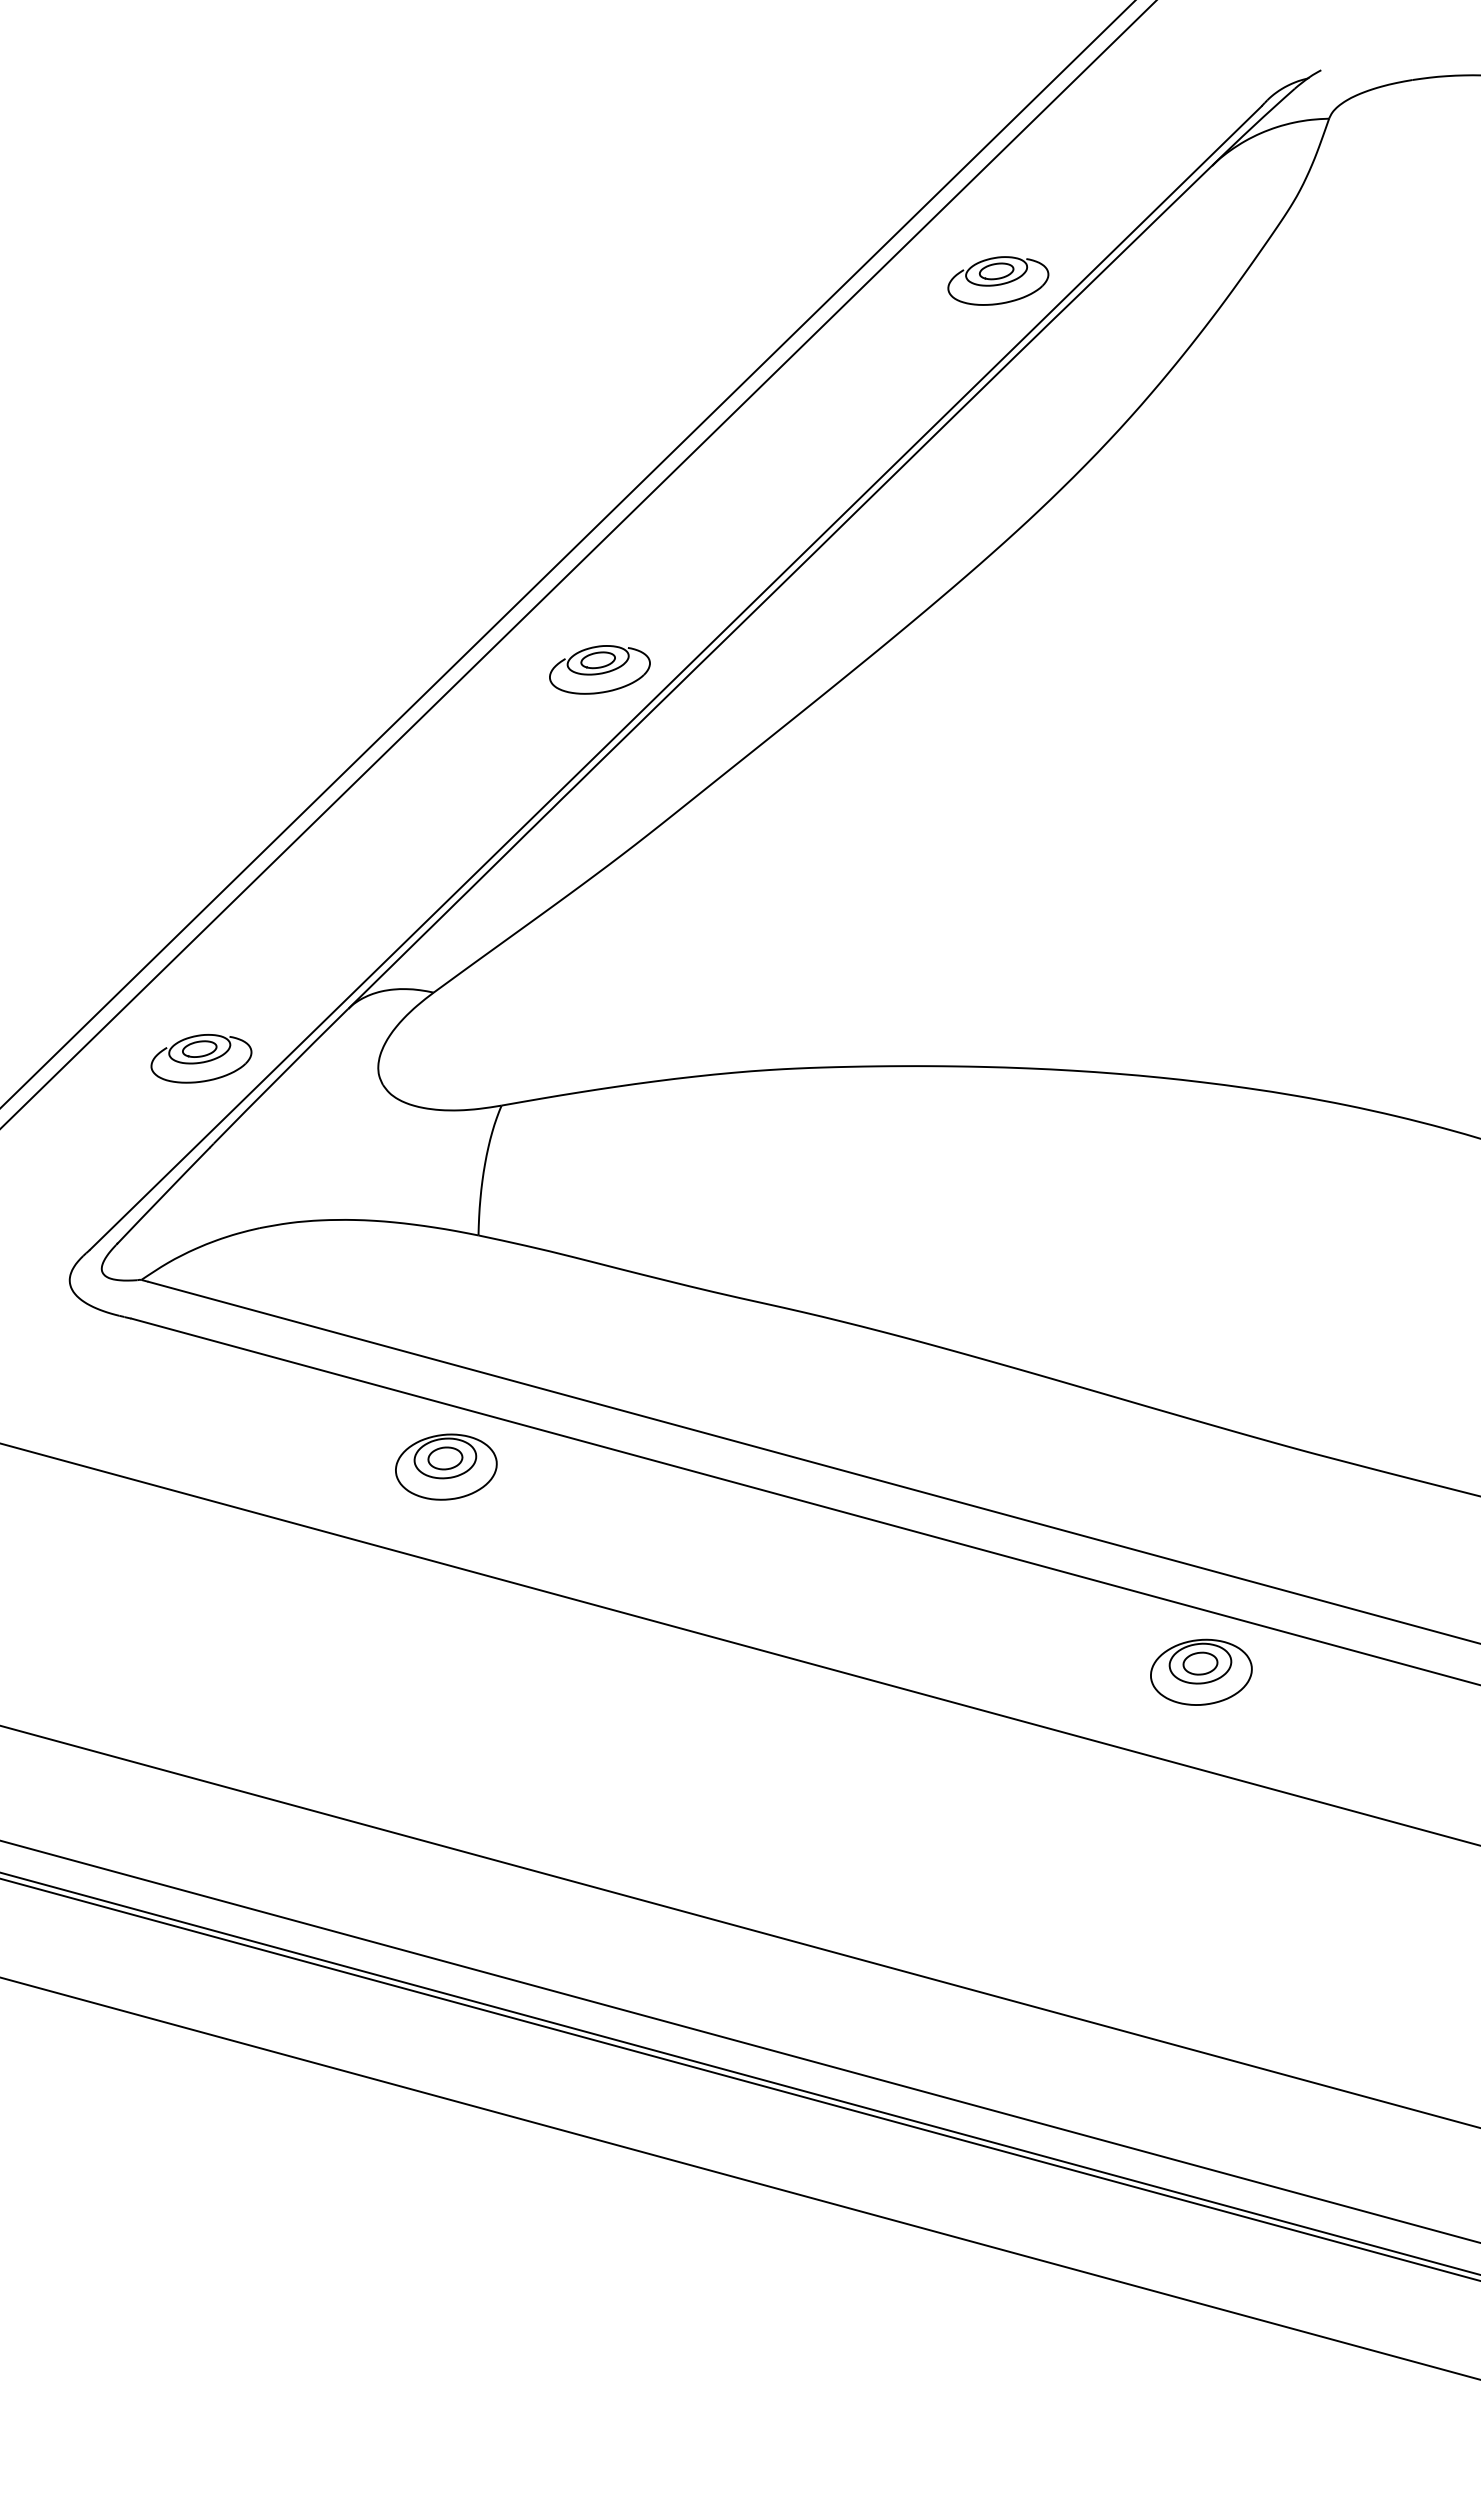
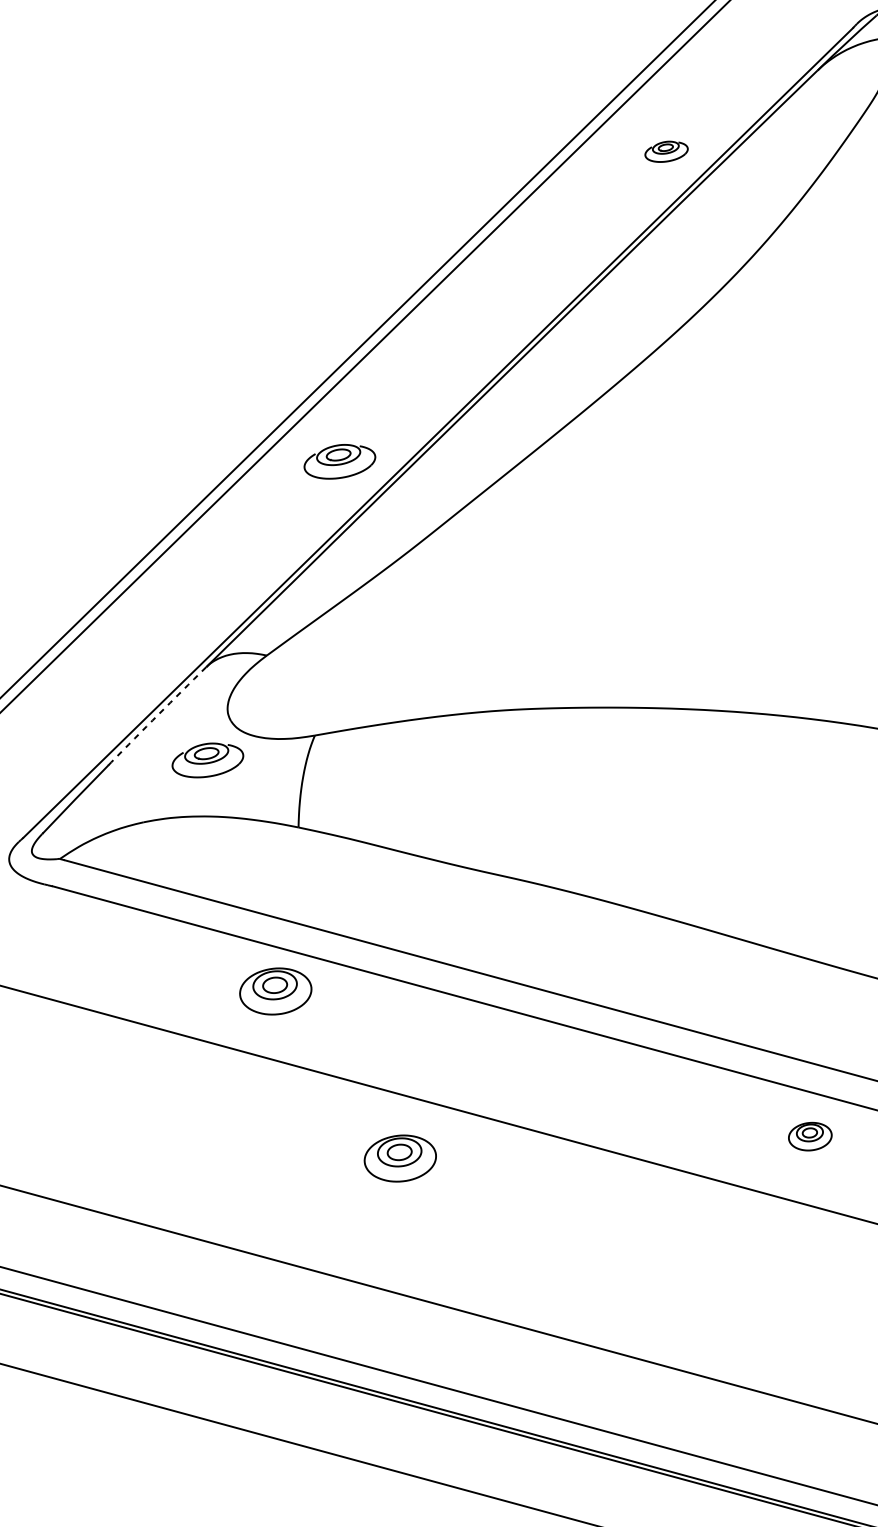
part: (998, 280) -> (666, 151), size x0.6
part: (599, 669) -> (339, 461), moved
part: (201, 1058) -> (207, 760), moved
arc: (280, 1076) -> (158, 714), solid -> dashed
part: (1201, 1671) -> (810, 1136), size x0.6
part: (622, 1702) -> (400, 1158), added

